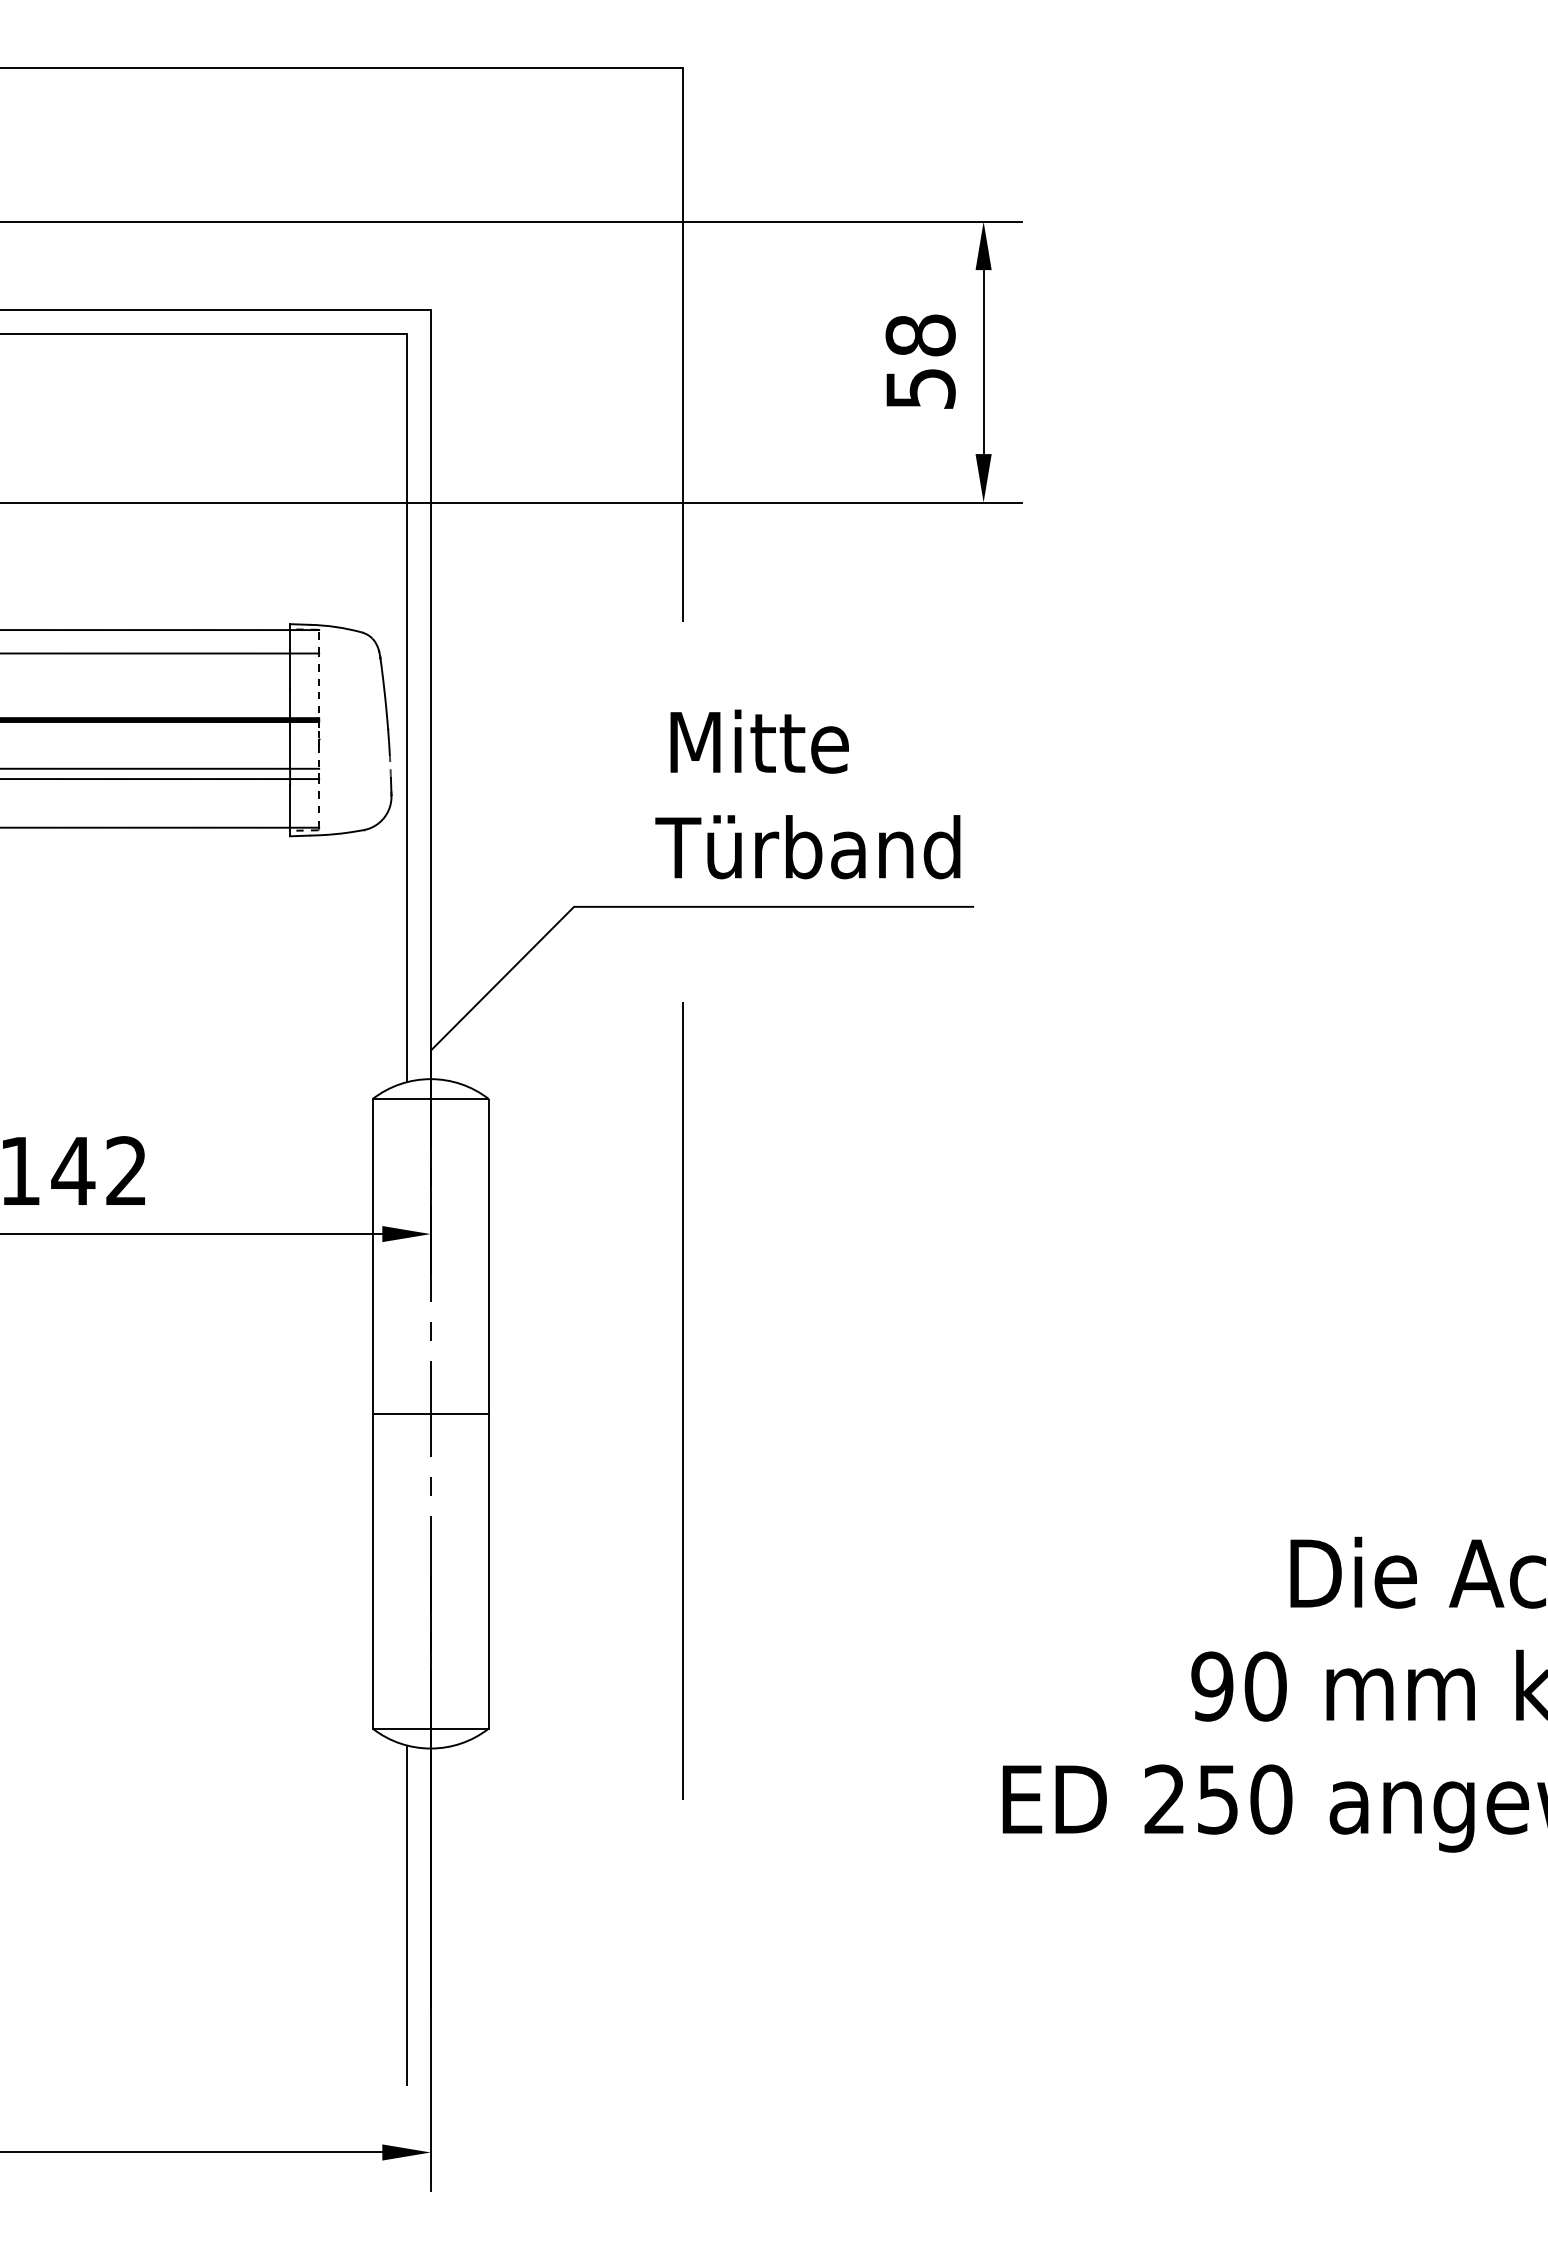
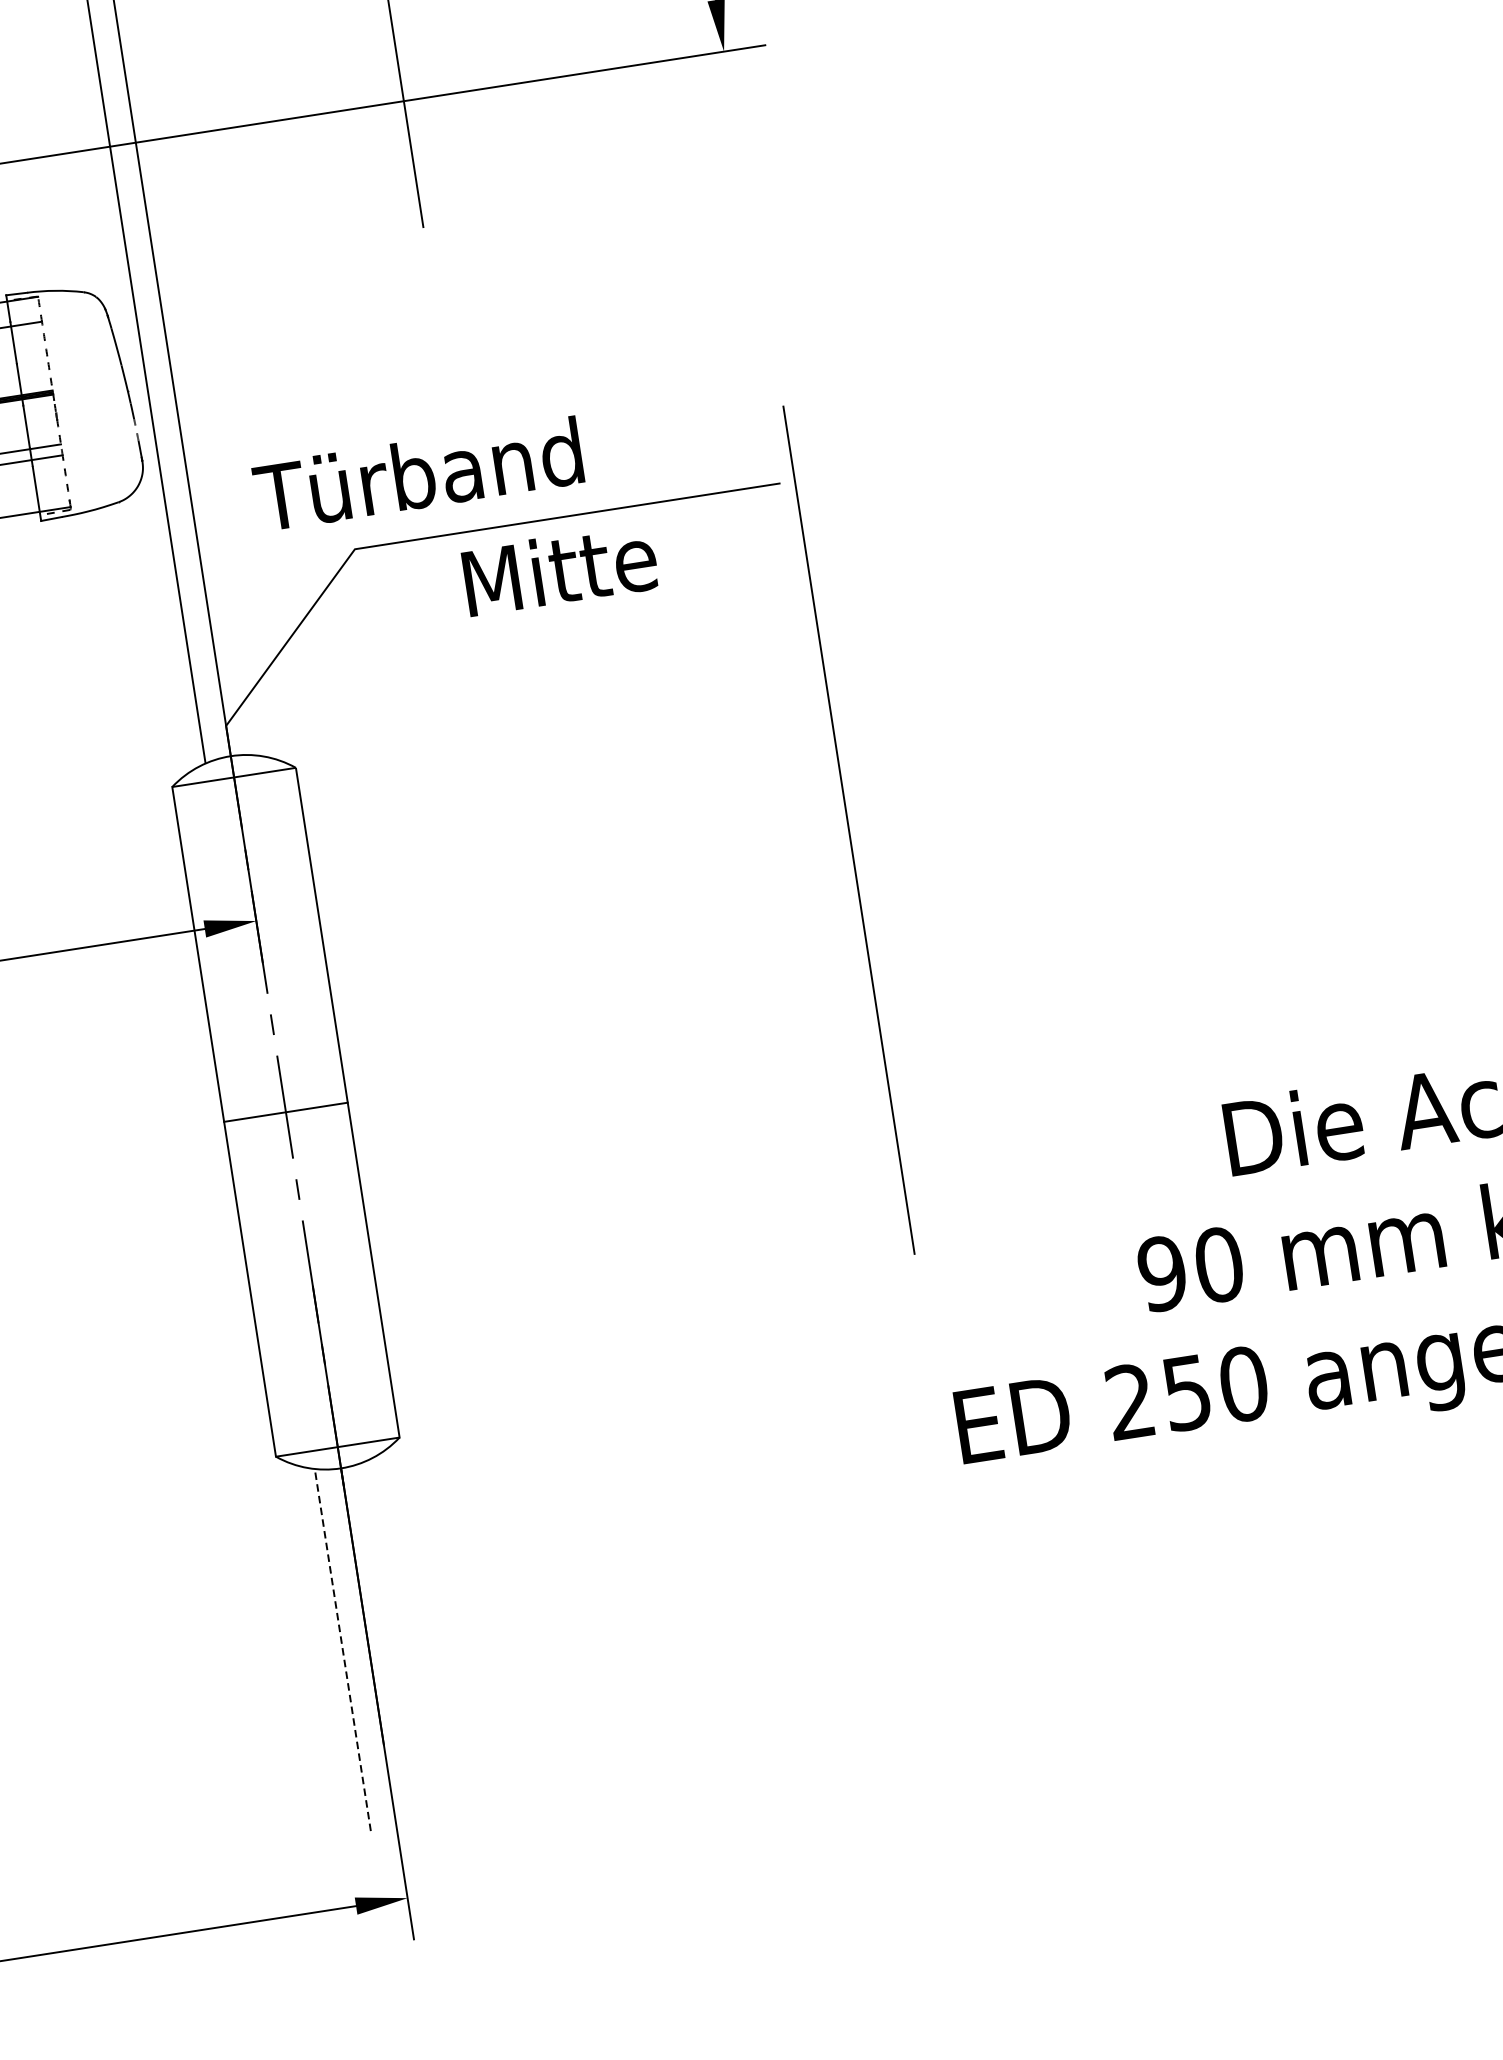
text: (759, 741) -> (560, 569), moved
text: (807, 847) -> (417, 474), moved
line: (682, 1400) -> (848, 829), moved
line: (406, 1915) -> (342, 1650), solid -> dashed

